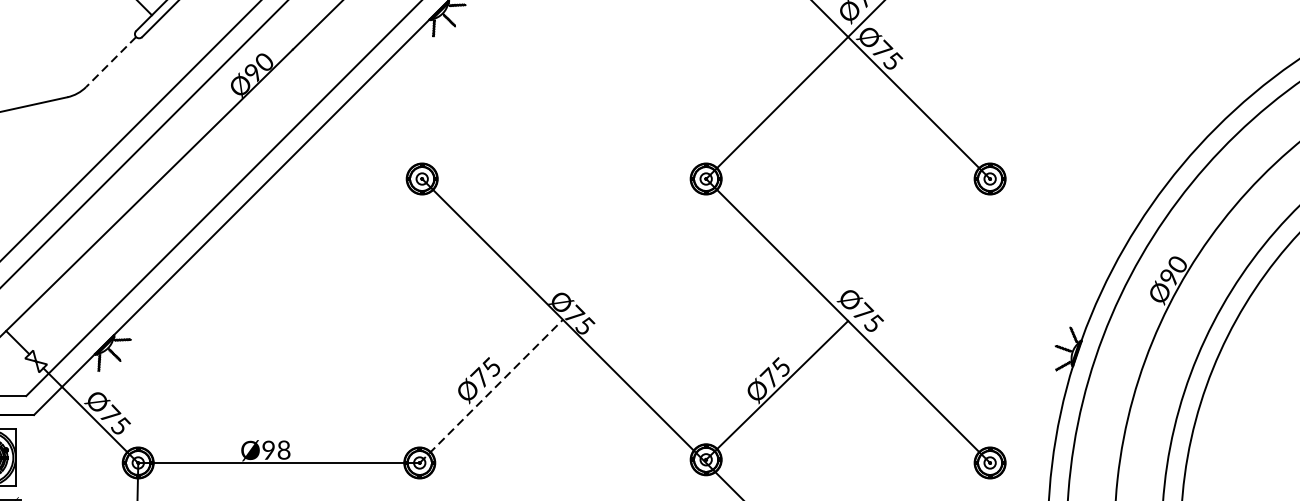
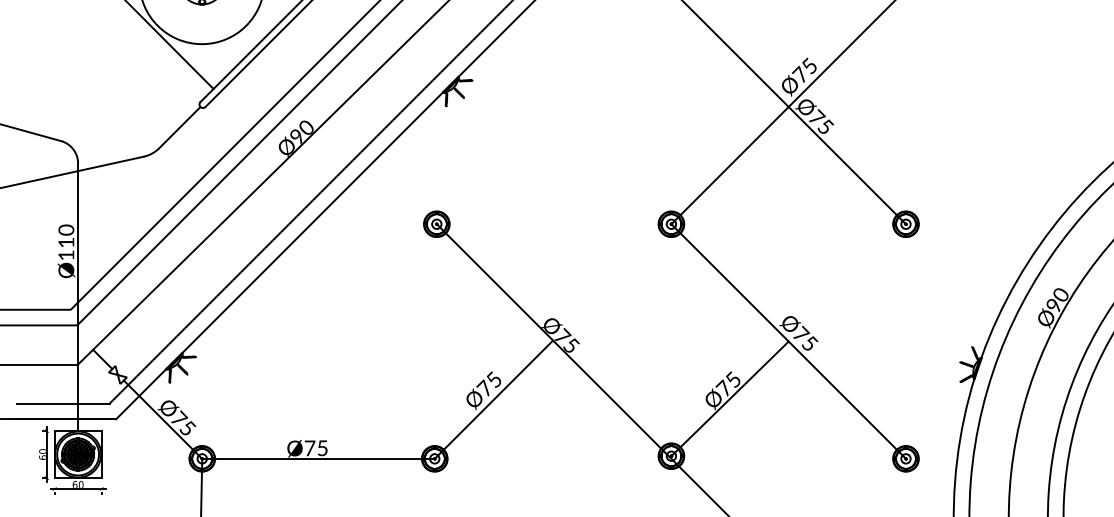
line: (110, 63) -> (179, 128), dashed -> solid
line: (490, 391) -> (493, 399), dashed -> solid
text: (275, 450) -> (315, 448), Ø98 -> Ø75

